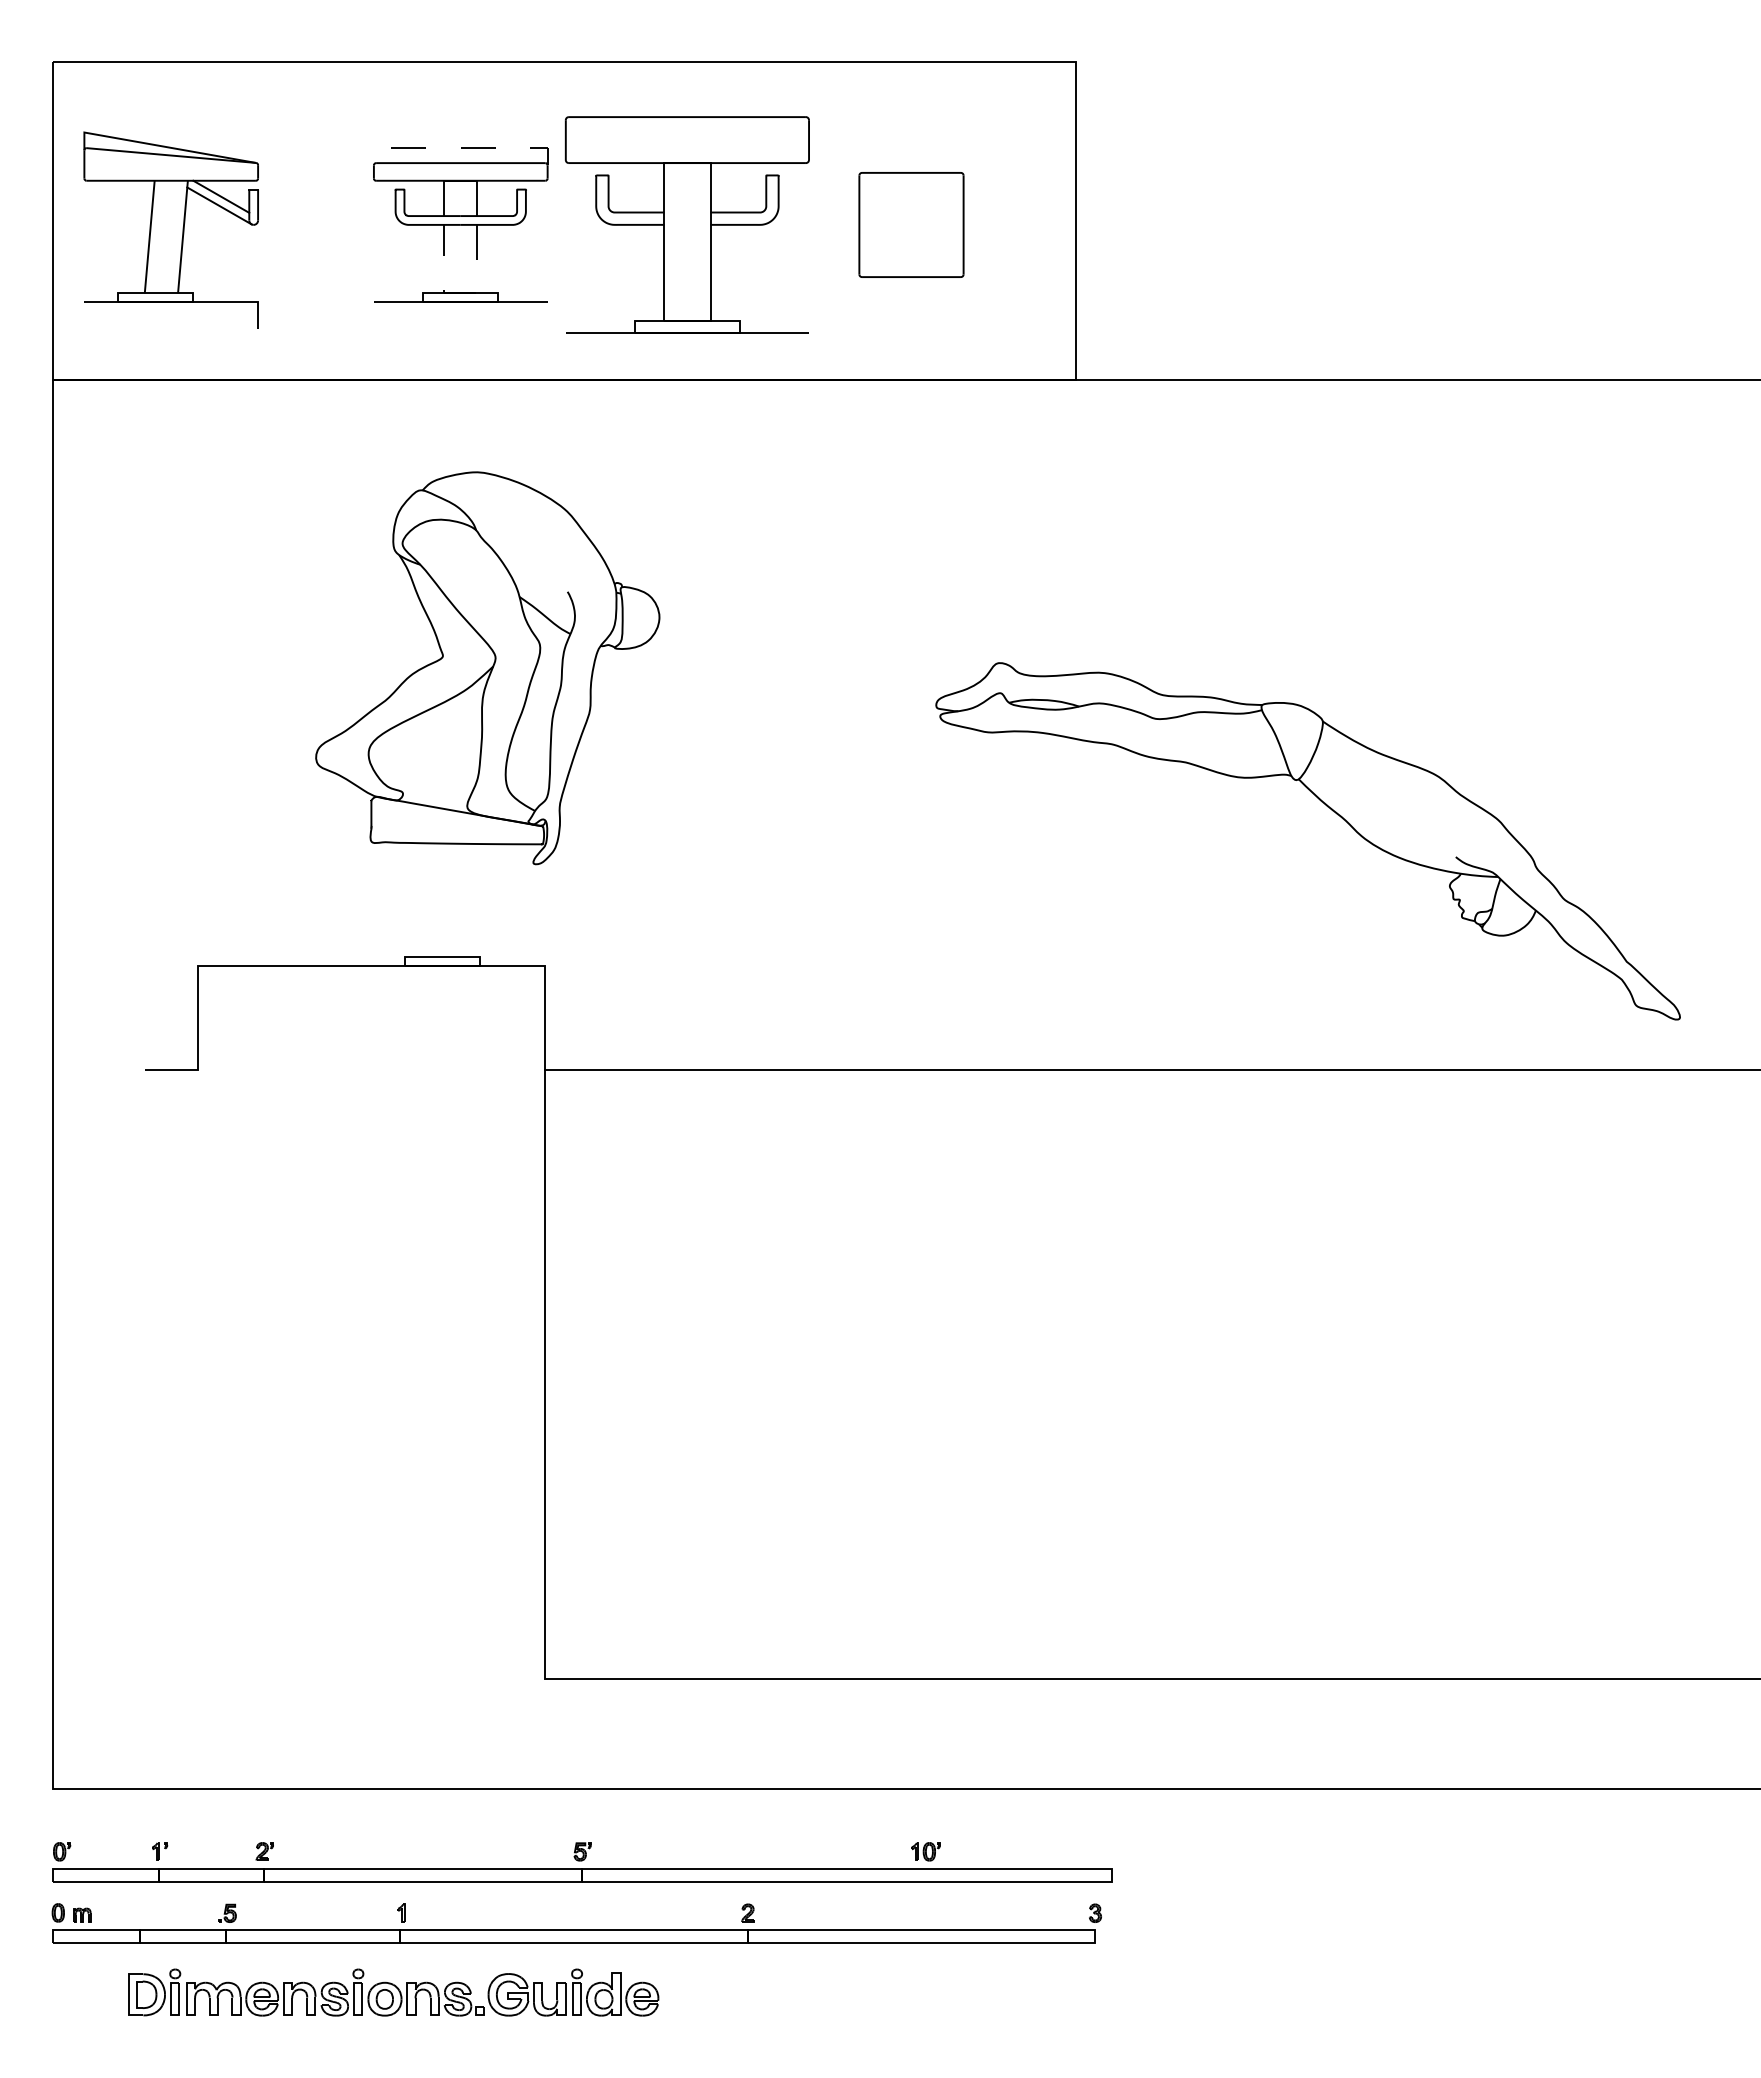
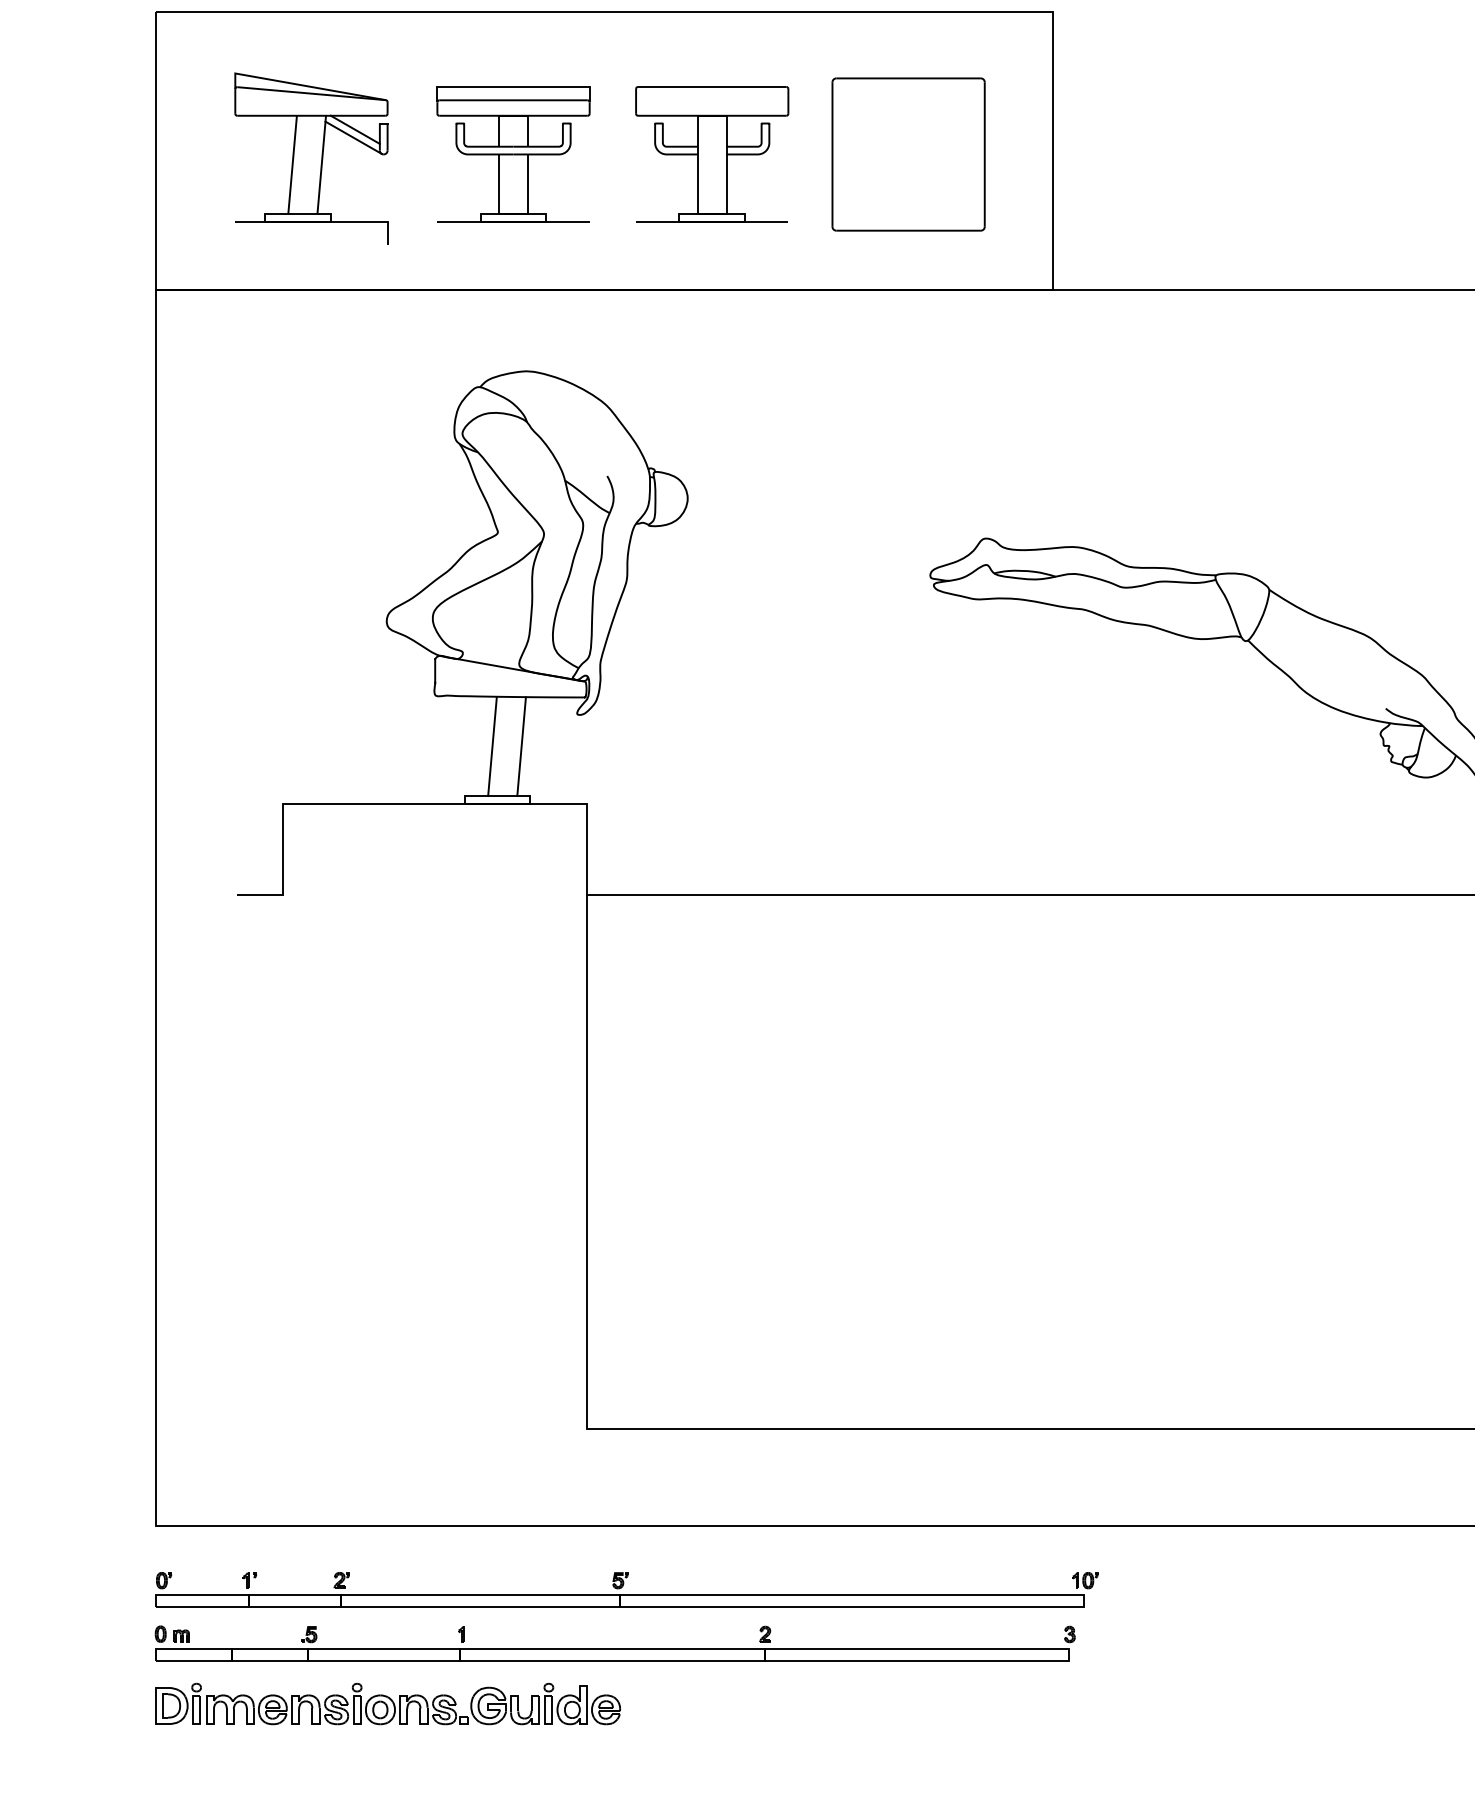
line: (460, 147) -> (513, 86), dashed -> solid
part: (687, 224) -> (712, 154), size x0.71
part: (911, 224) -> (908, 154), size x1.67
part: (170, 229) -> (310, 158), moved
line: (460, 293) -> (513, 214), dashed -> solid
line: (436, 900) -> (492, 746), added
line: (469, 900) -> (521, 746), added
part: (925, 1851) -> (1084, 1580), moved
part: (393, 1992) -> (387, 1703), moved

